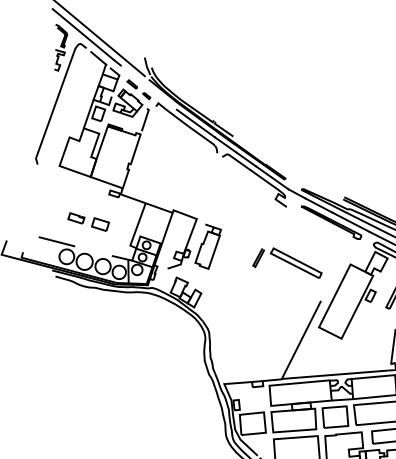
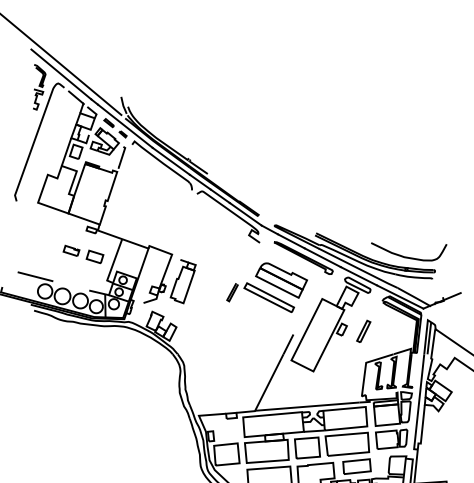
line: (148, 86) -> (124, 125), added
part: (88, 222) -> (83, 254), moved
part: (308, 245) -> (281, 280), added

